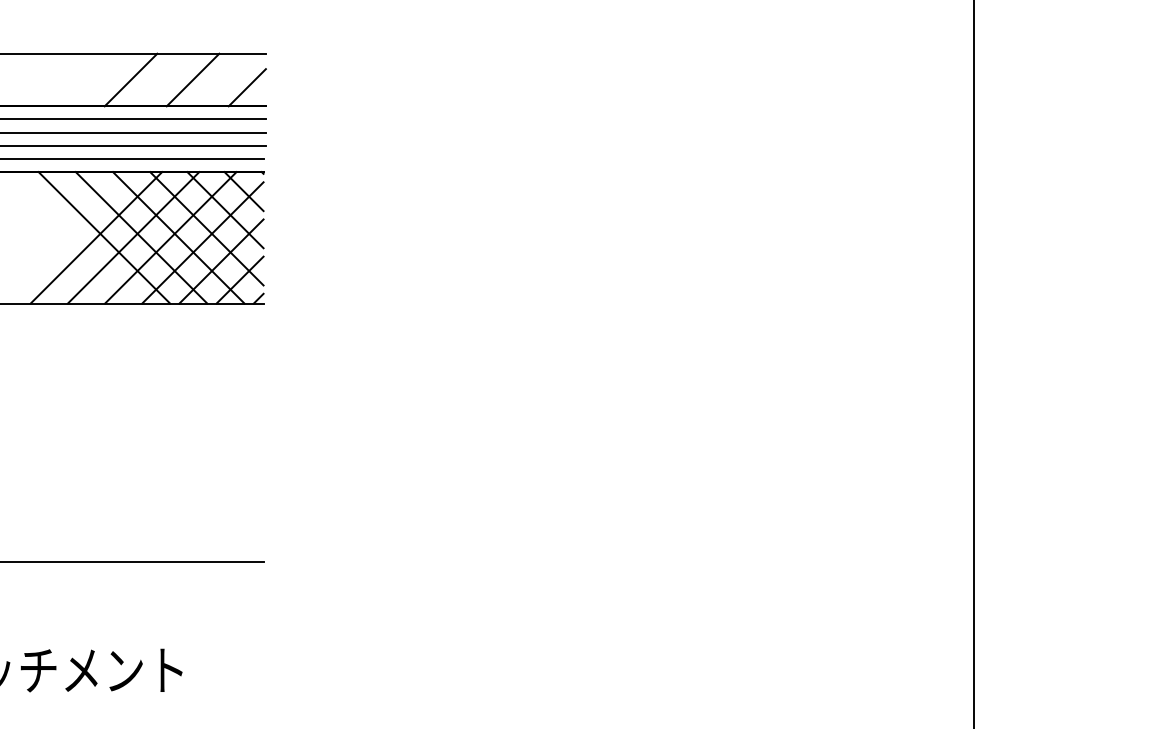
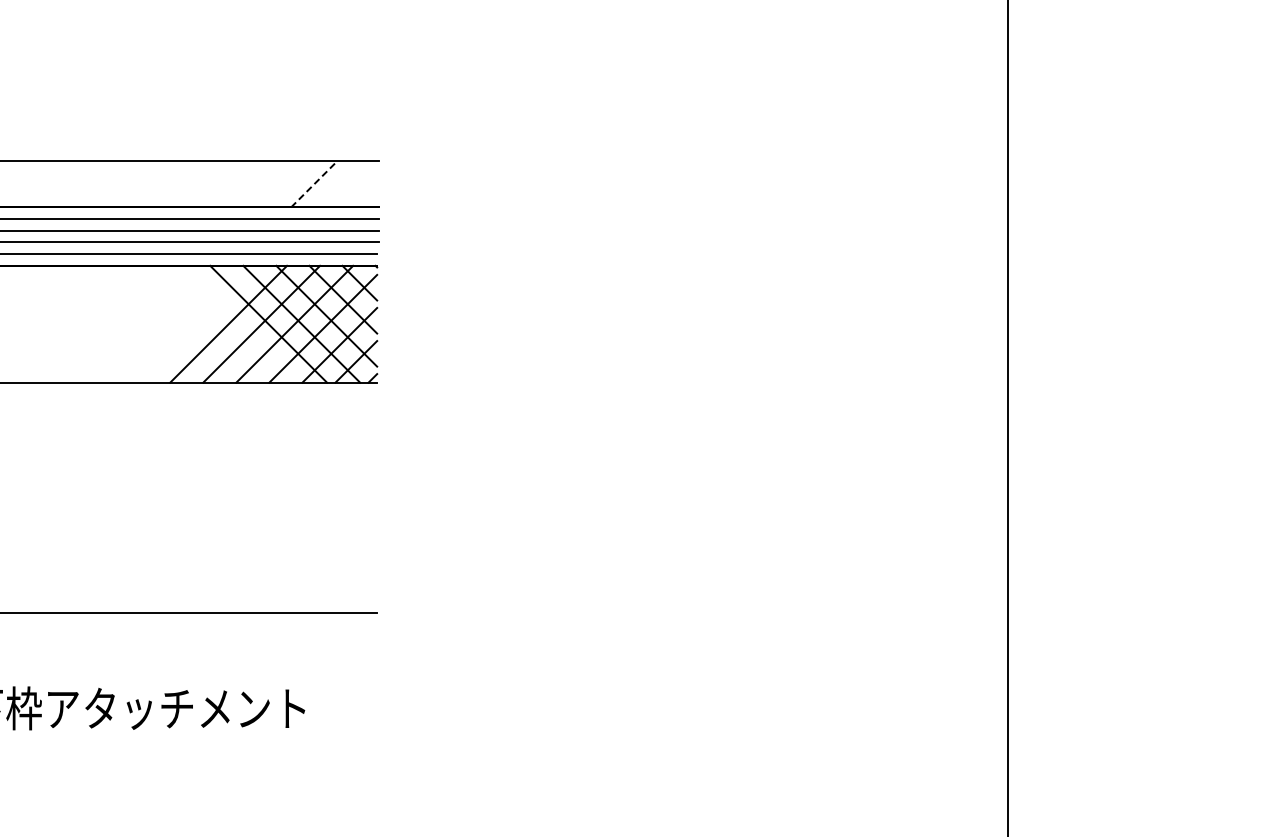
line: (130, 79) -> (258, 183), removed
line: (193, 79) -> (314, 183), solid -> dashed
line: (247, 87) -> (362, 190), removed
line: (104, 236) -> (235, 323), removed

